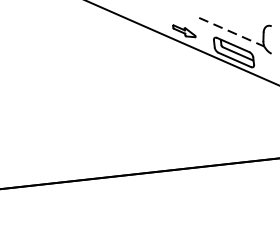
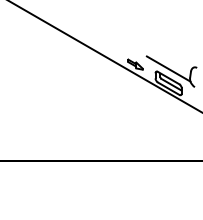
line: (233, 32) -> (169, 69), dashed -> solid

